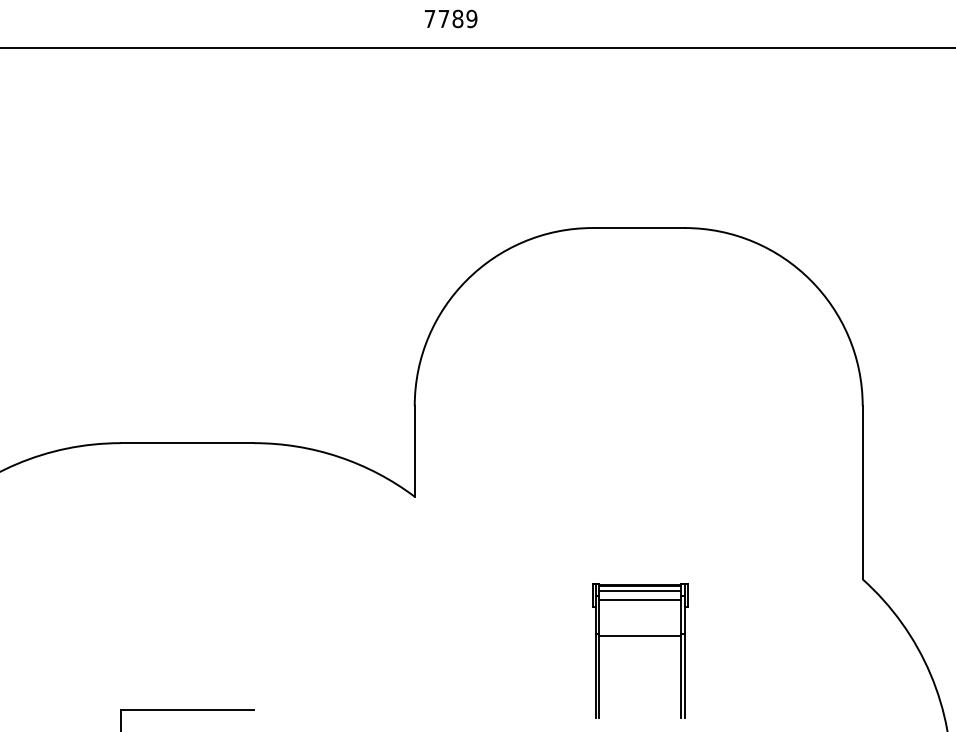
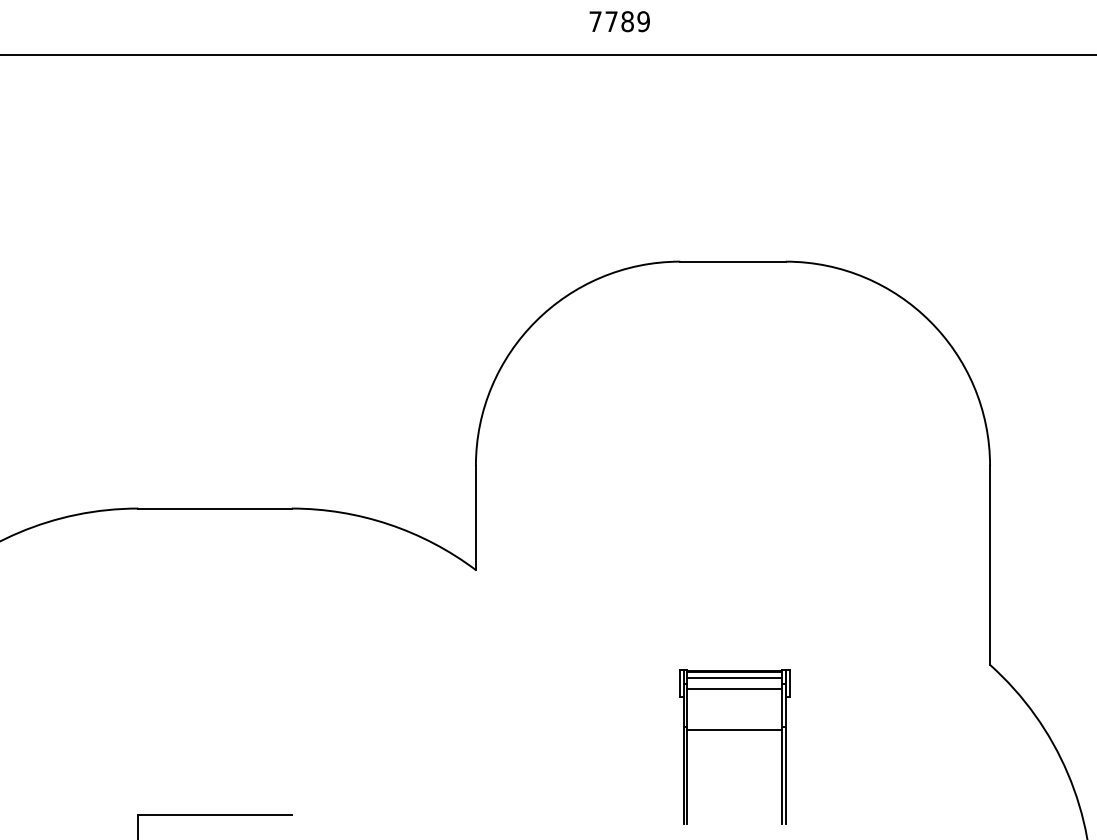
text: (451, 18) -> (620, 21), moved

